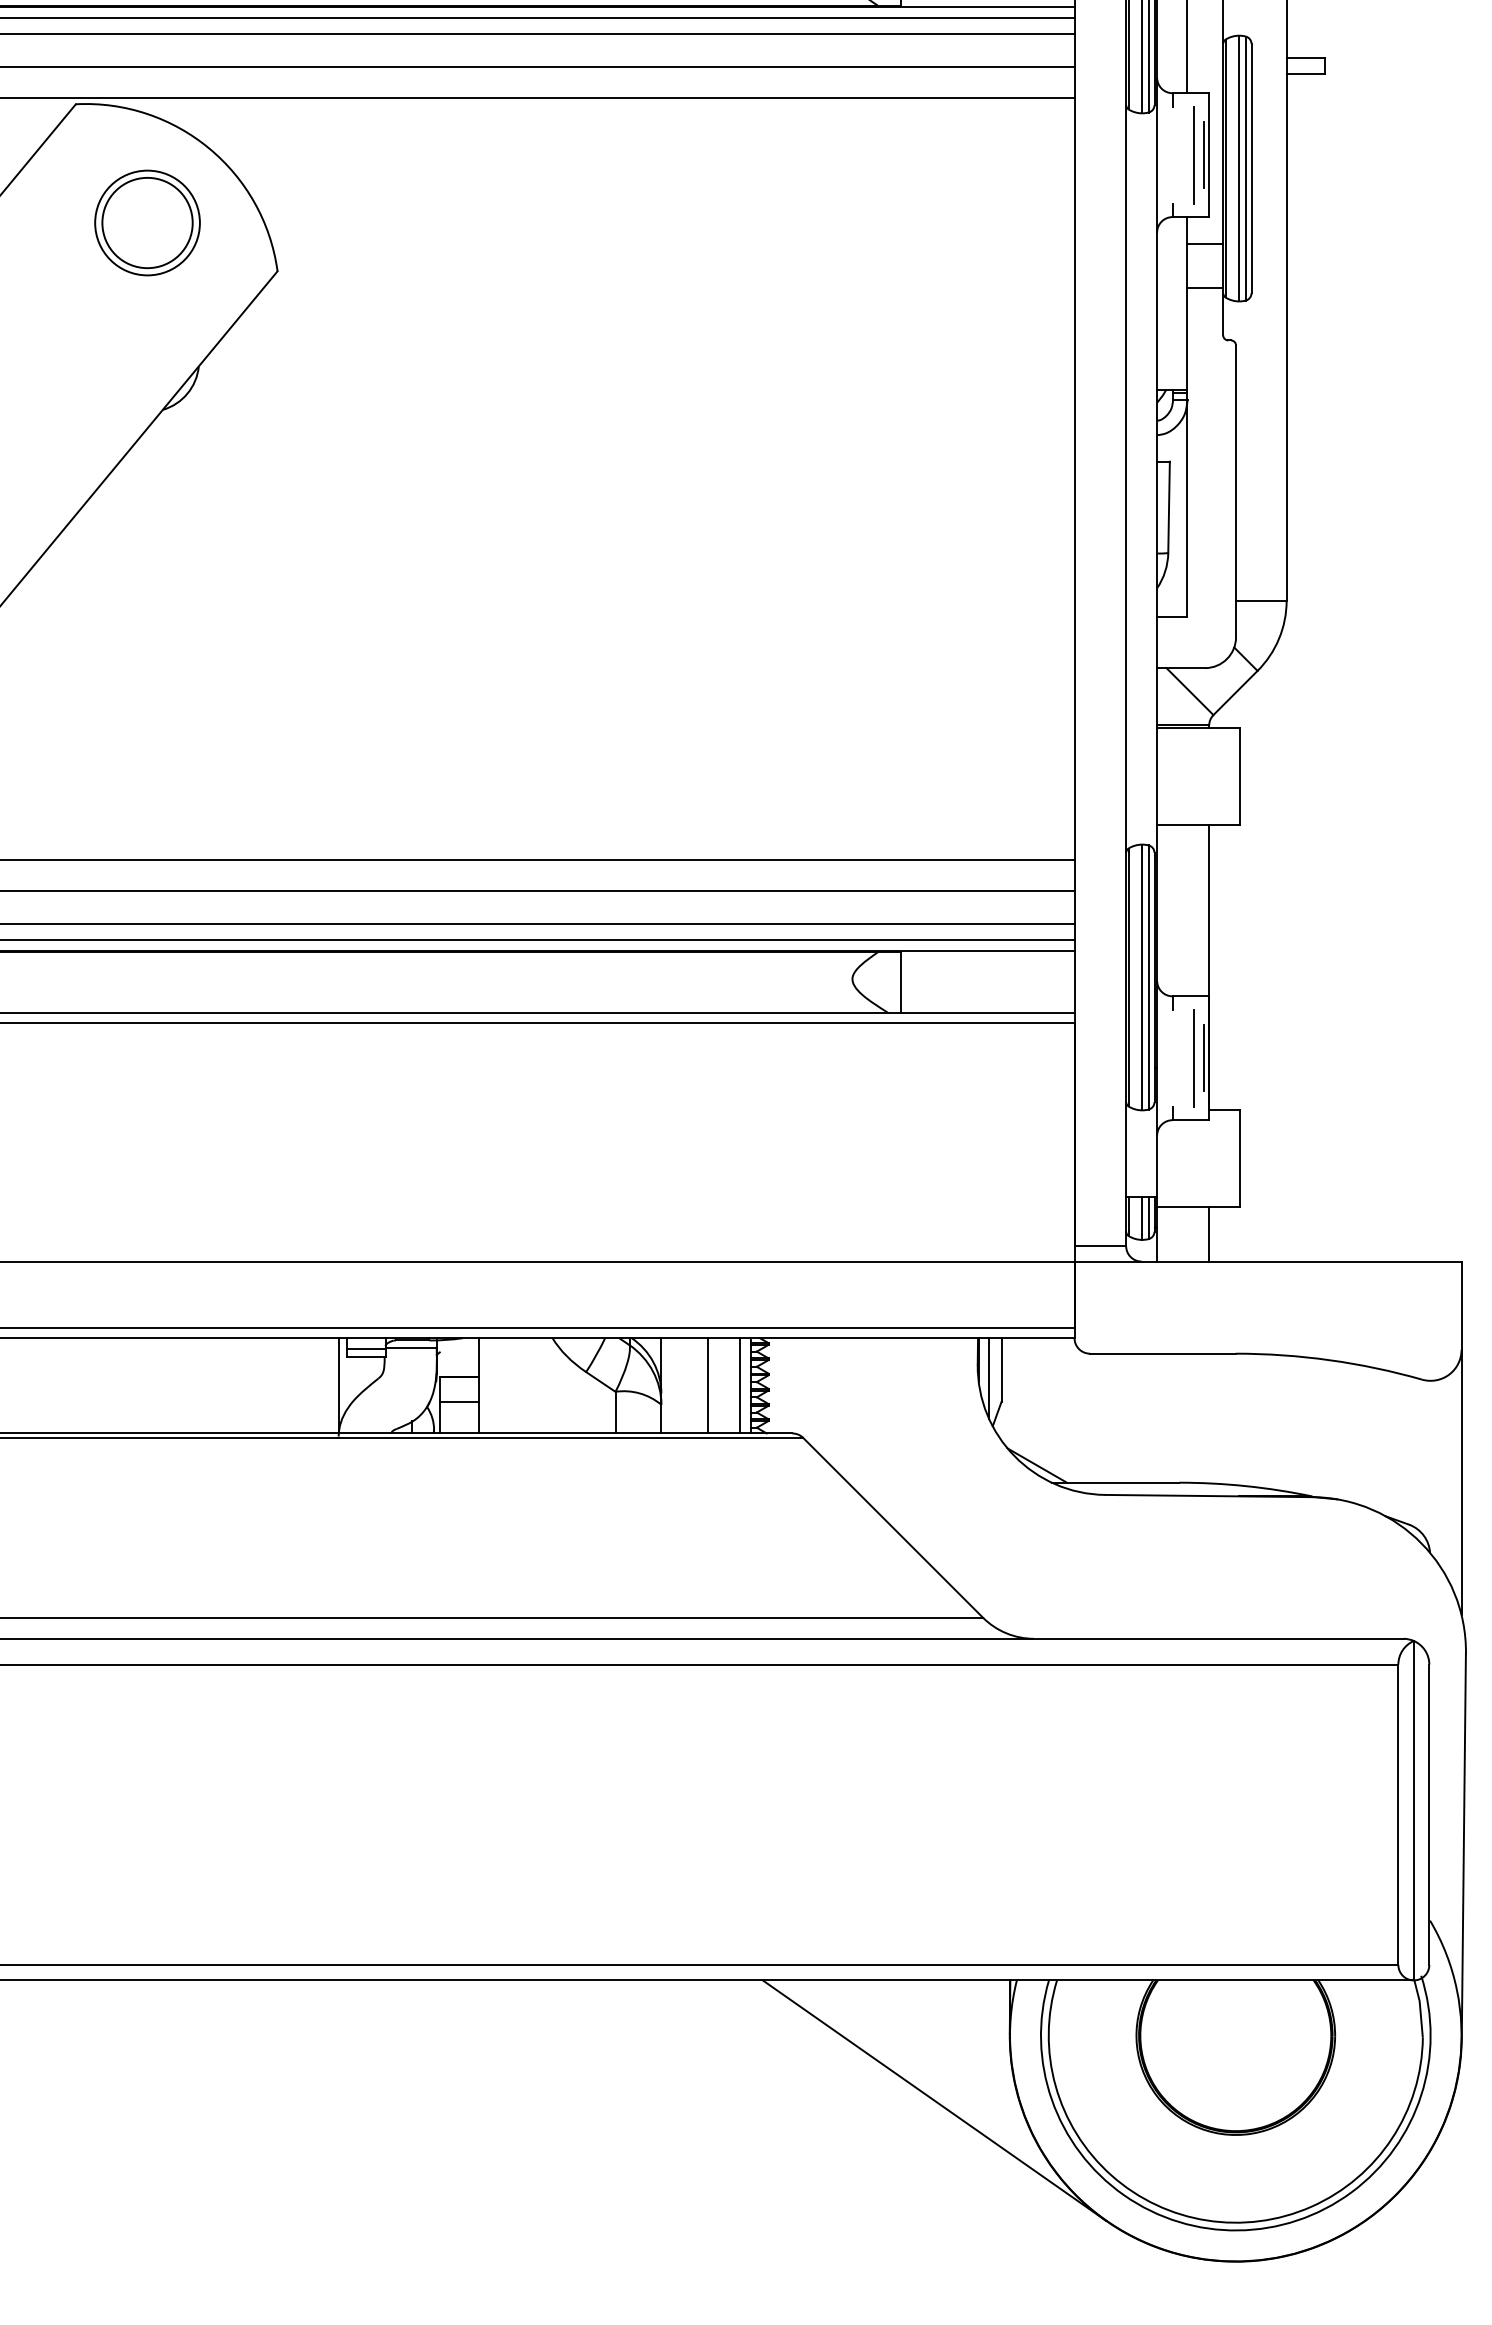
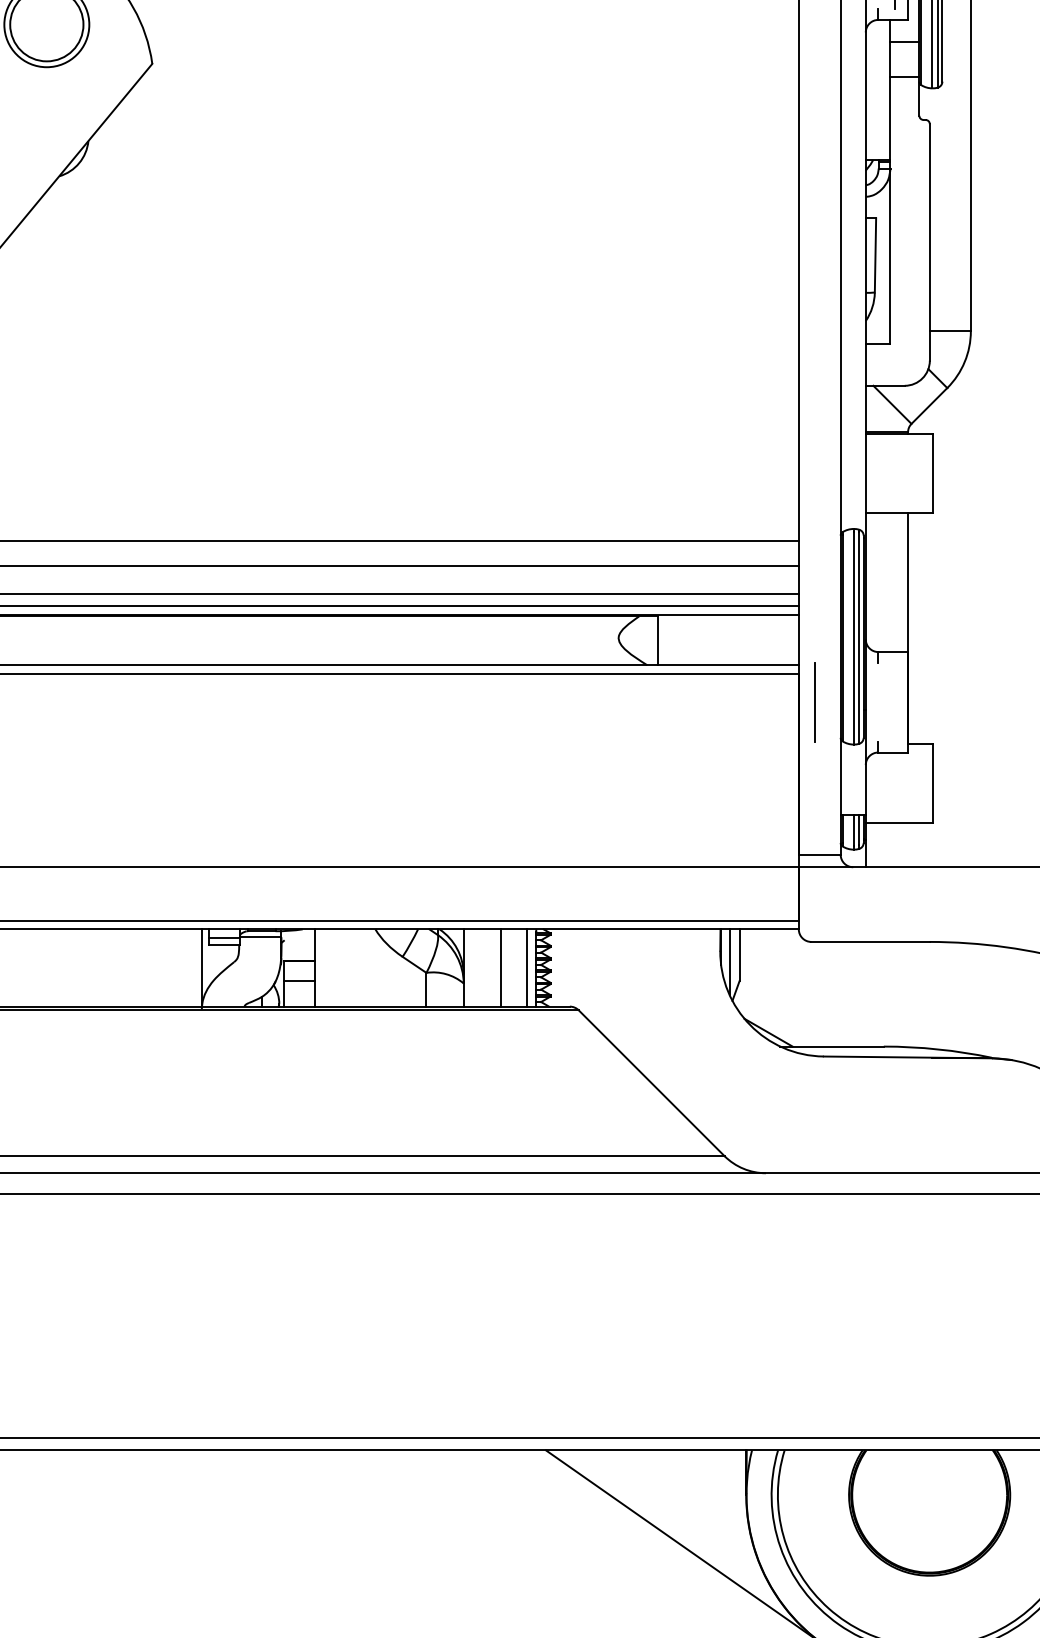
line: (1193, 1058) -> (815, 702), moved
line: (1203, 1058) -> (903, 702), removed
line: (1209, 1233) -> (908, 844), removed

